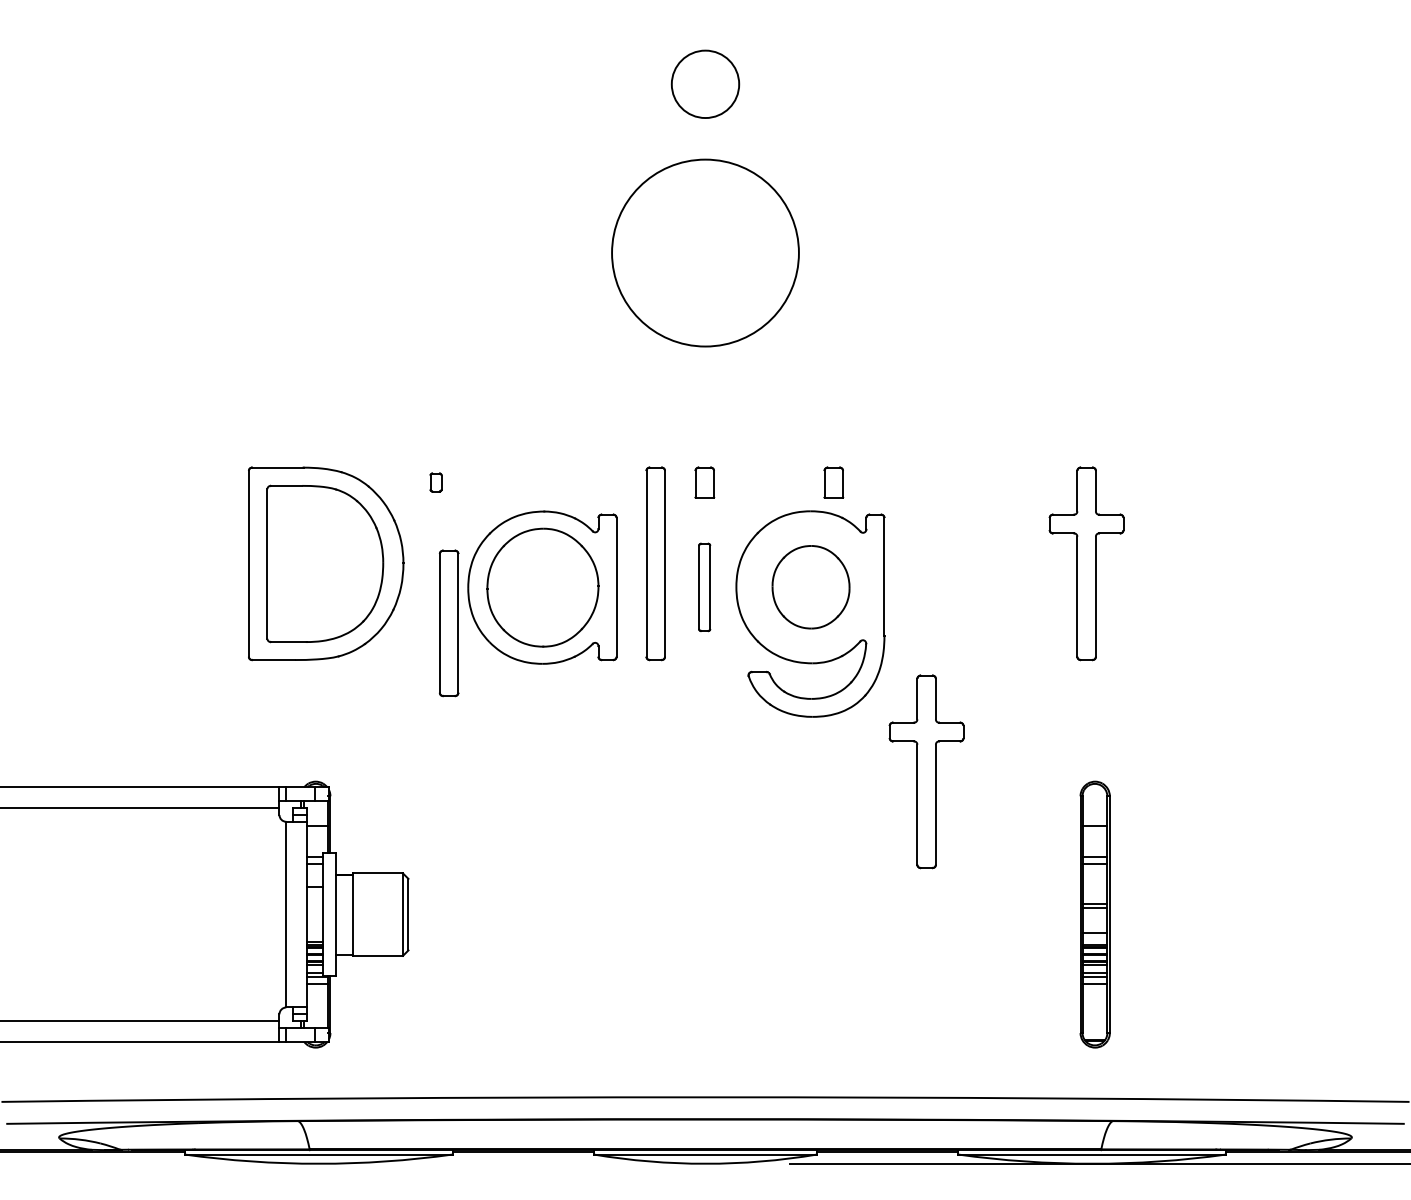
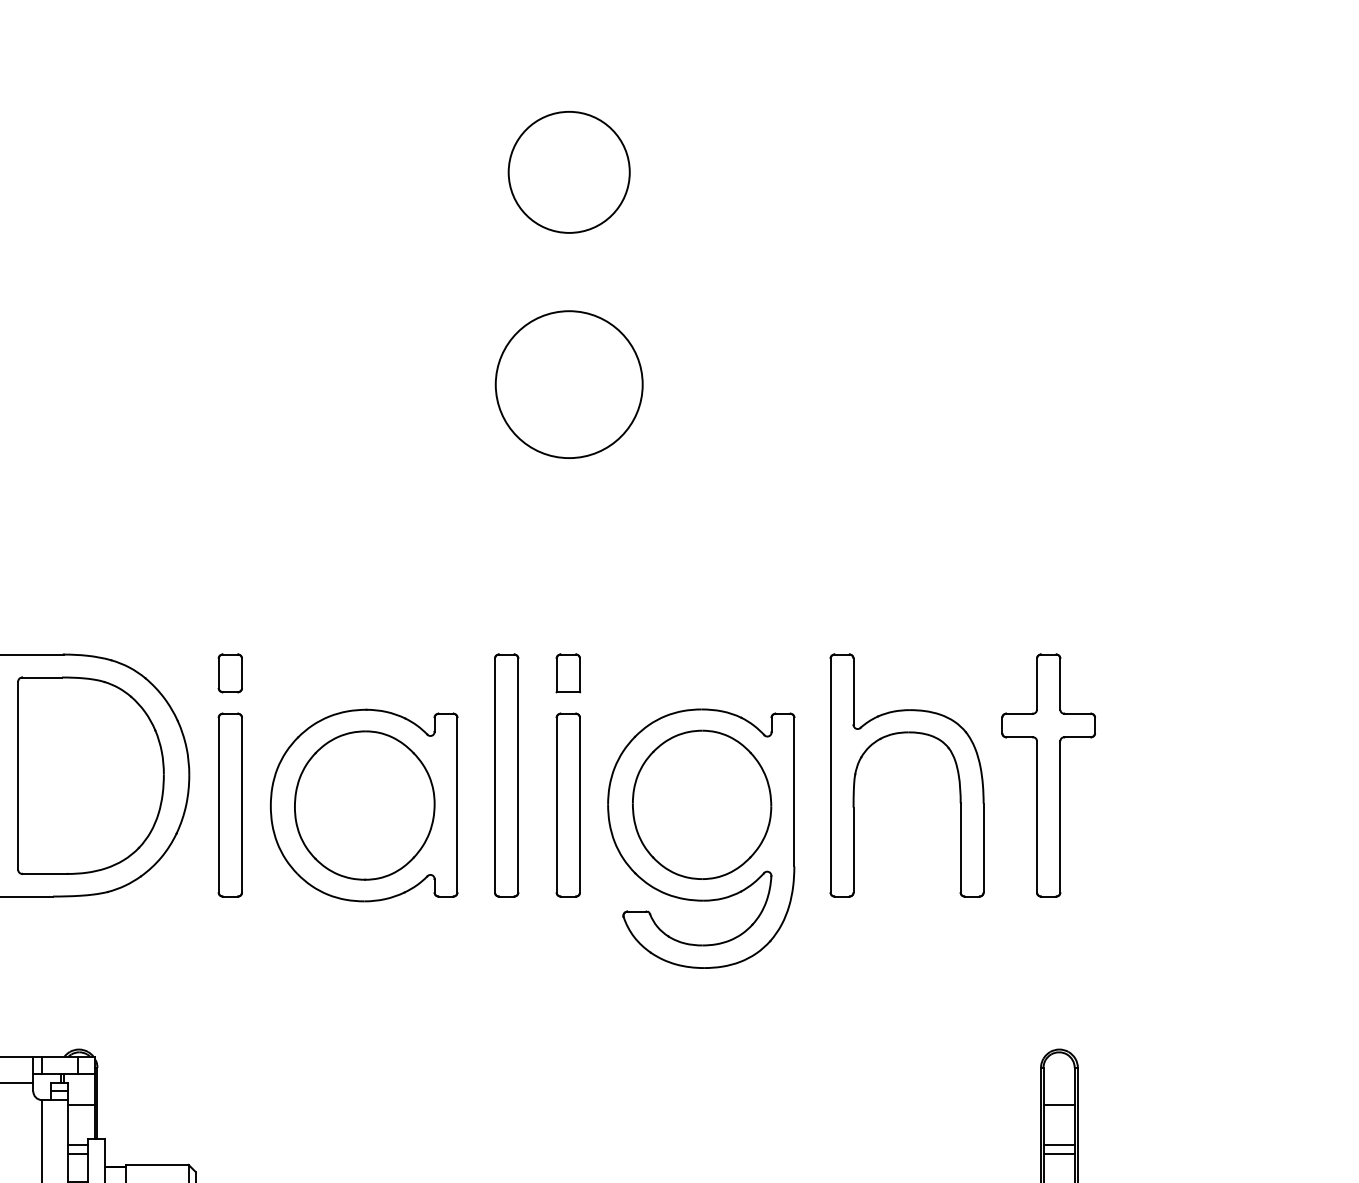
circle: (705, 84) -> (569, 172), size x1.43
circle: (705, 252) -> (569, 383), size x0.62
part: (435, 482) -> (229, 673), size x1.67
part: (833, 482) -> (730, 673), removed
part: (966, 531) -> (897, 734), added
part: (704, 587) -> (567, 805), size x1.67
part: (810, 587) -> (701, 805), size x1.43
part: (448, 623) -> (229, 805), moved
part: (926, 771) -> (847, 1036), removed

